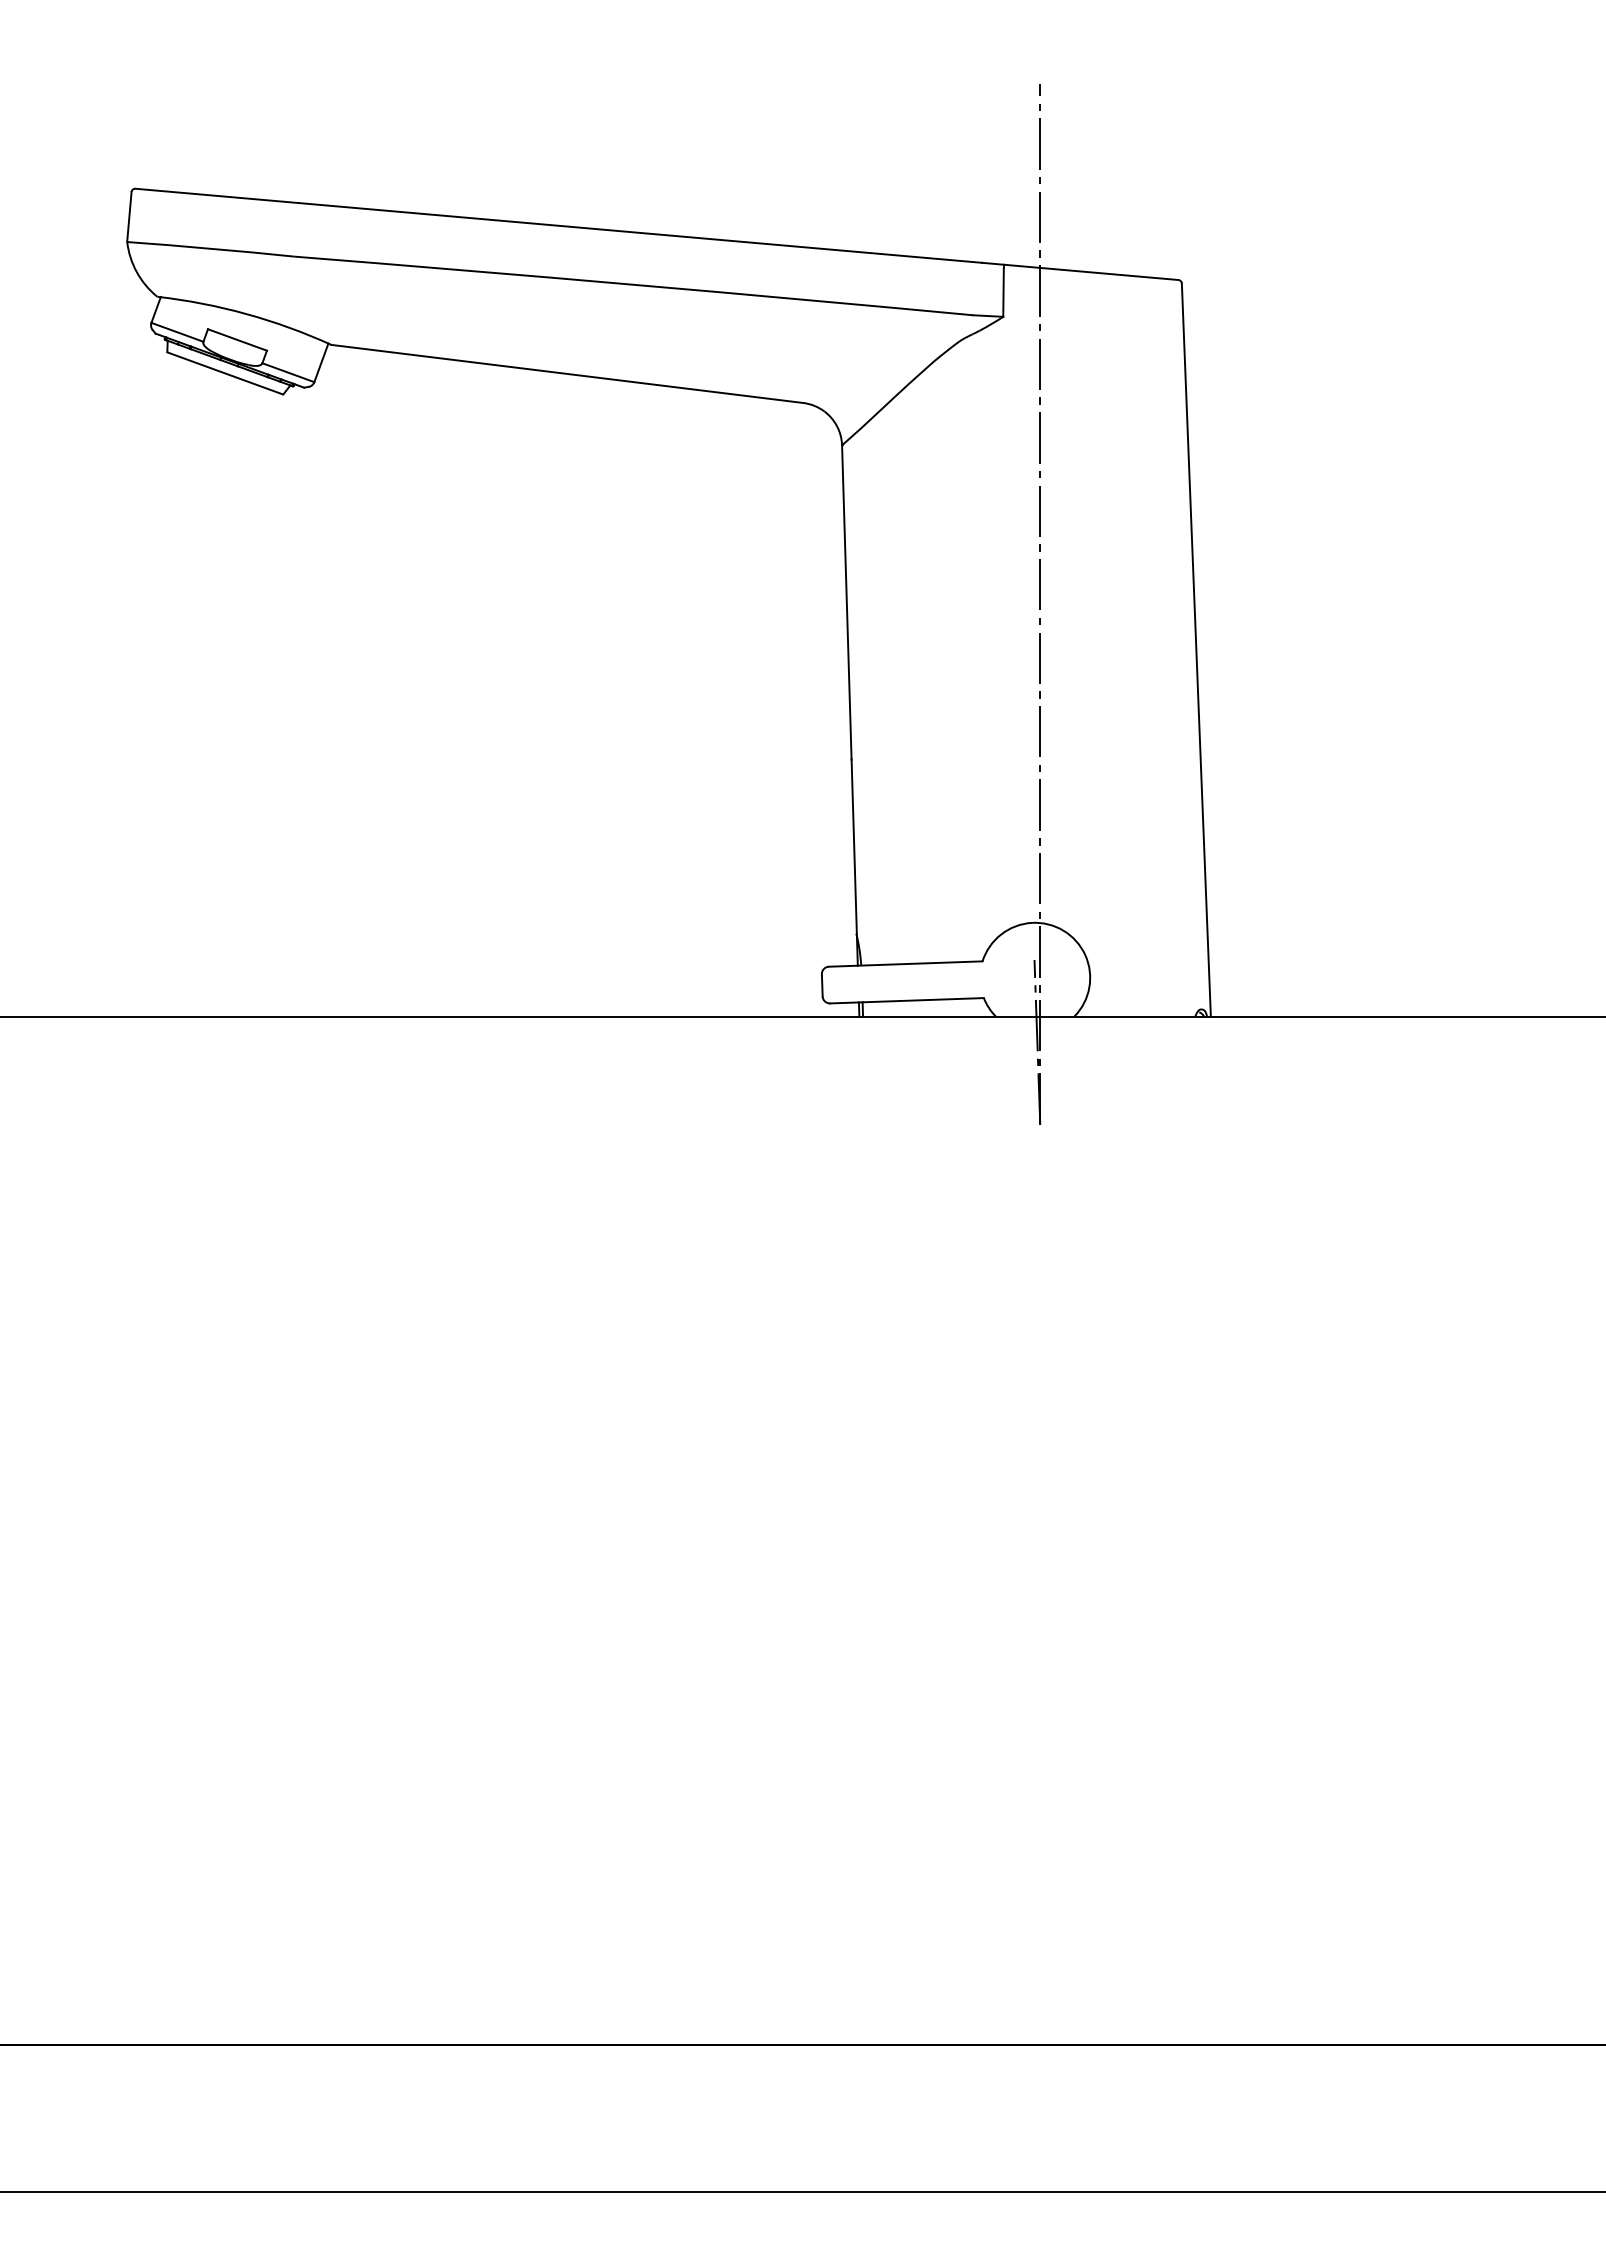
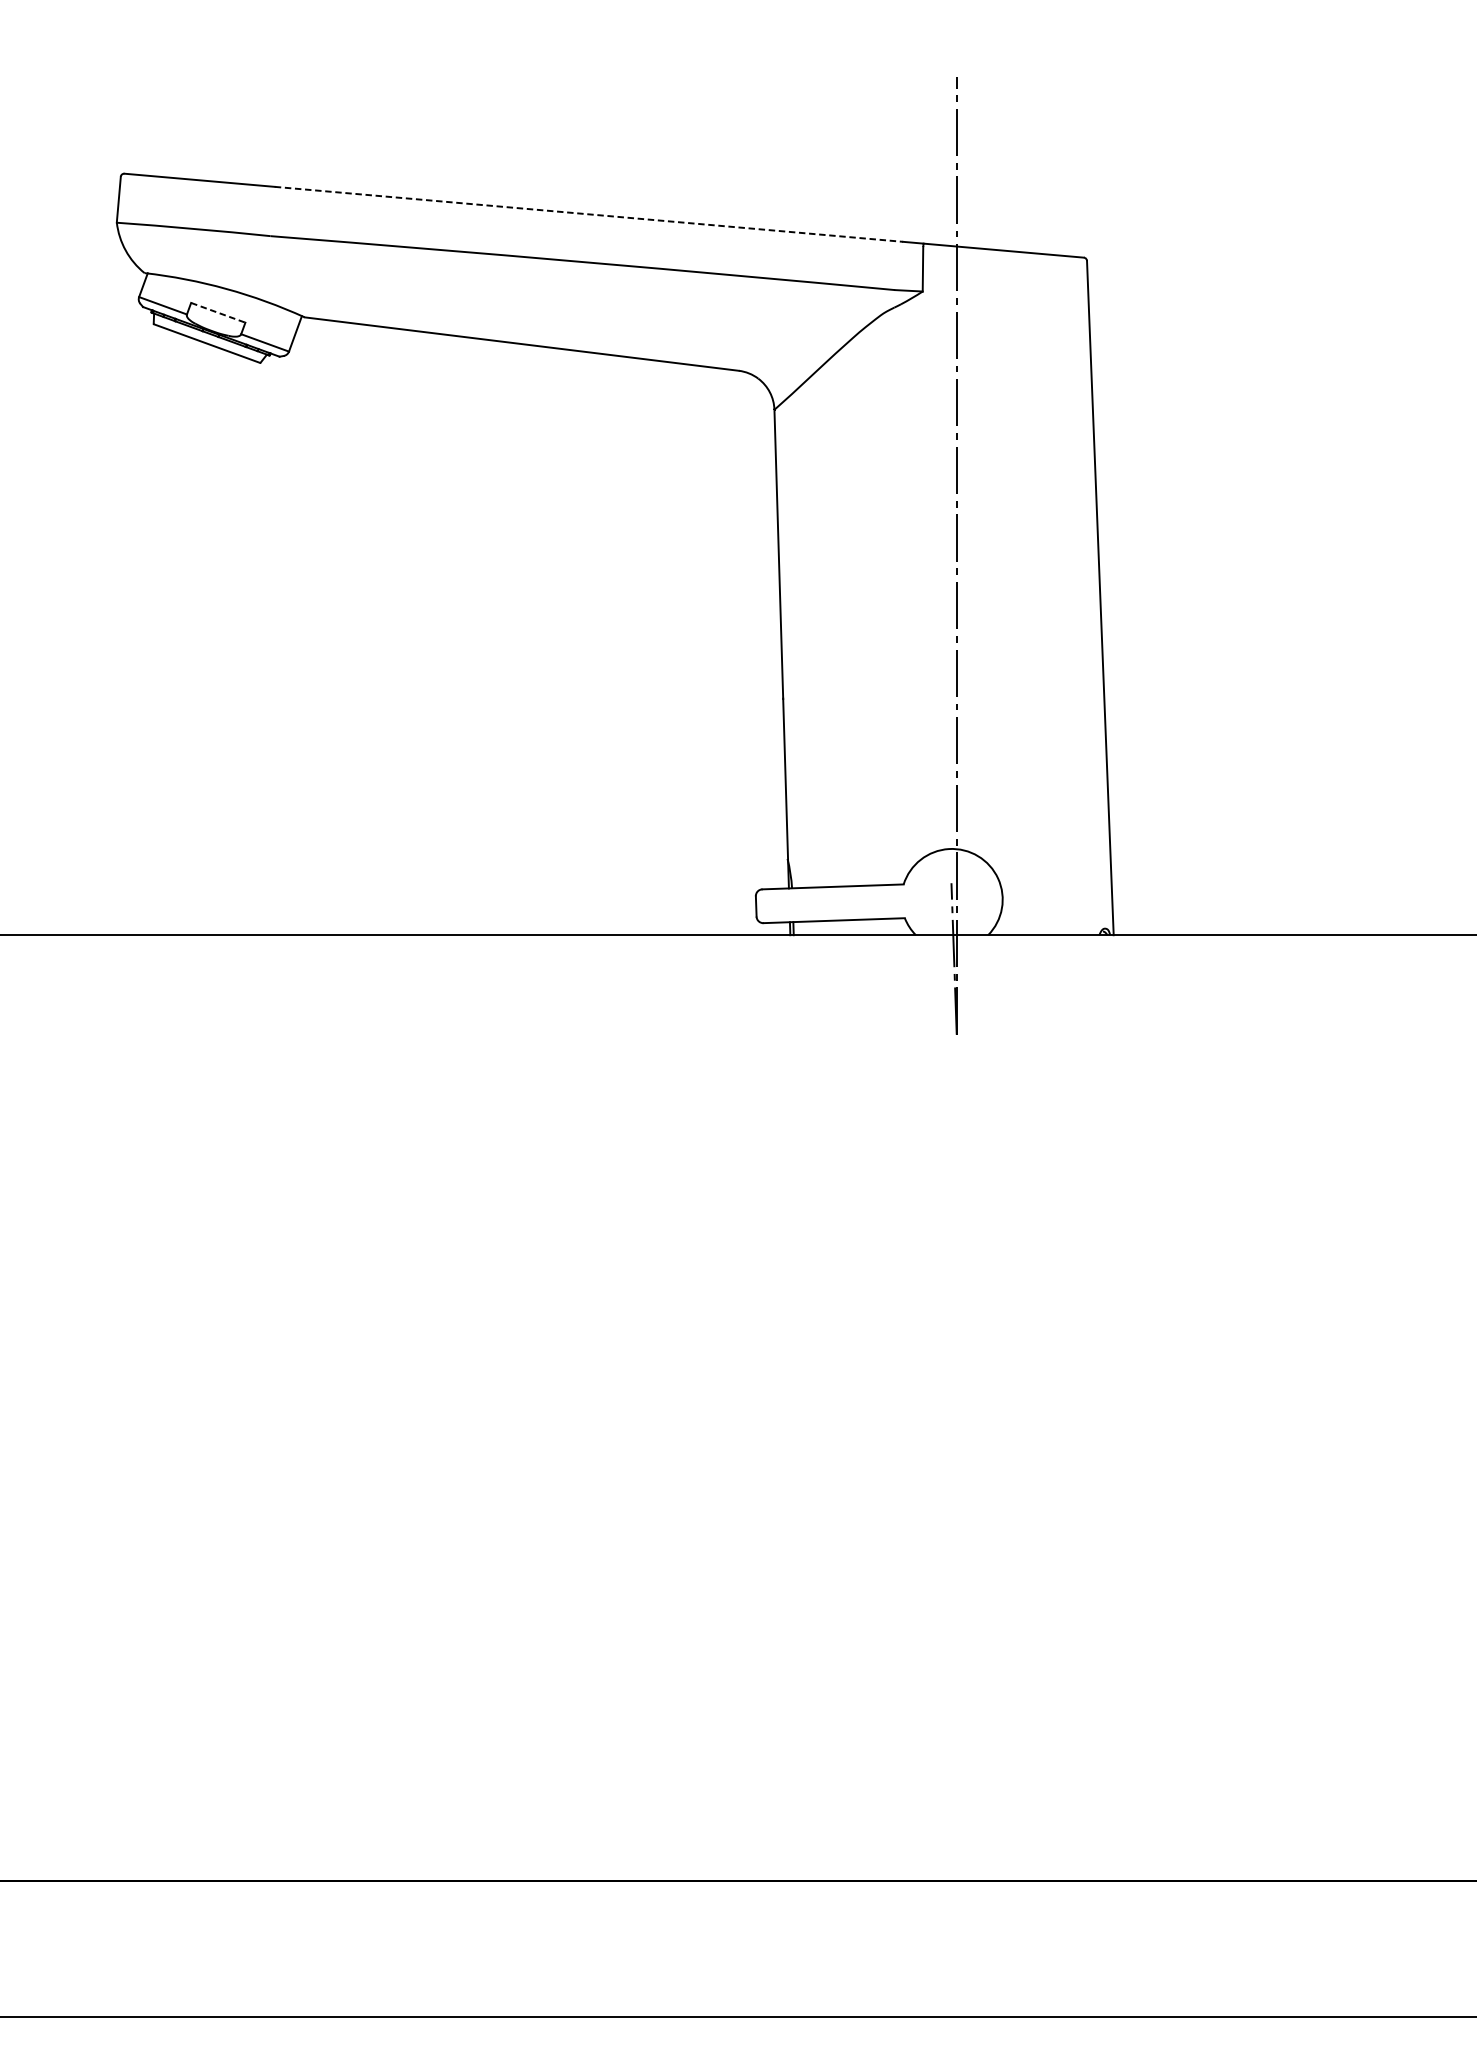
line: (640, 232) -> (589, 213), solid -> dashed
line: (237, 340) -> (218, 313), solid -> dashed

